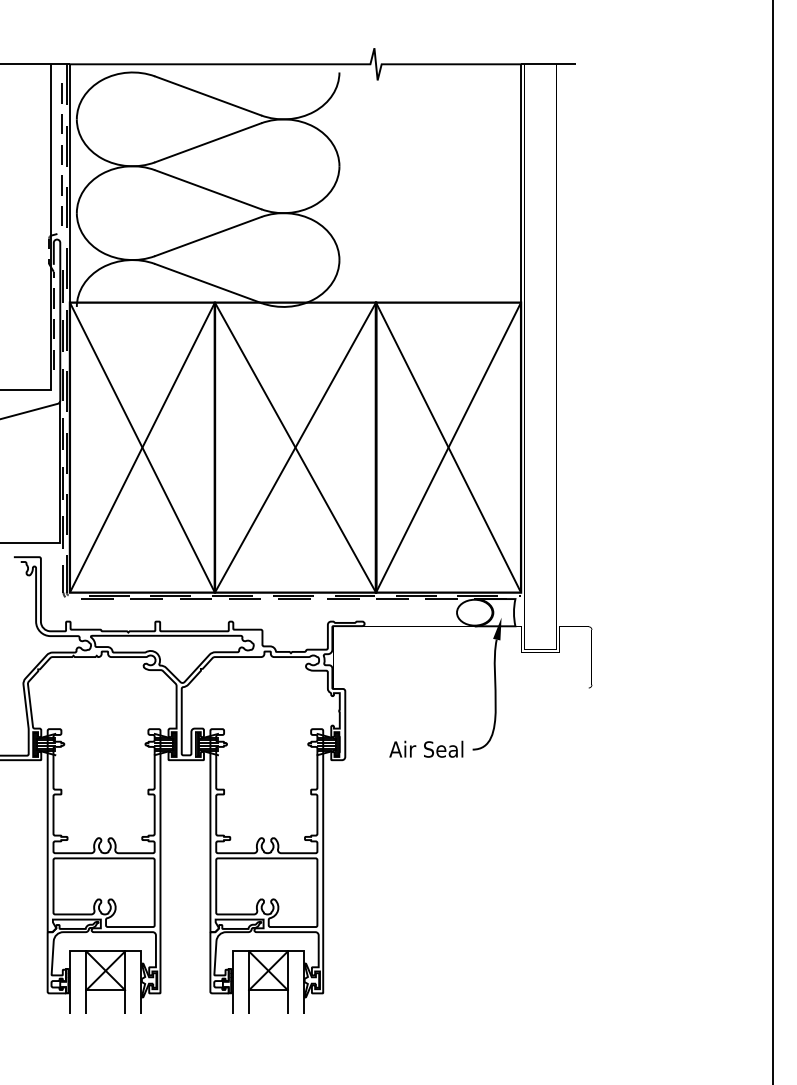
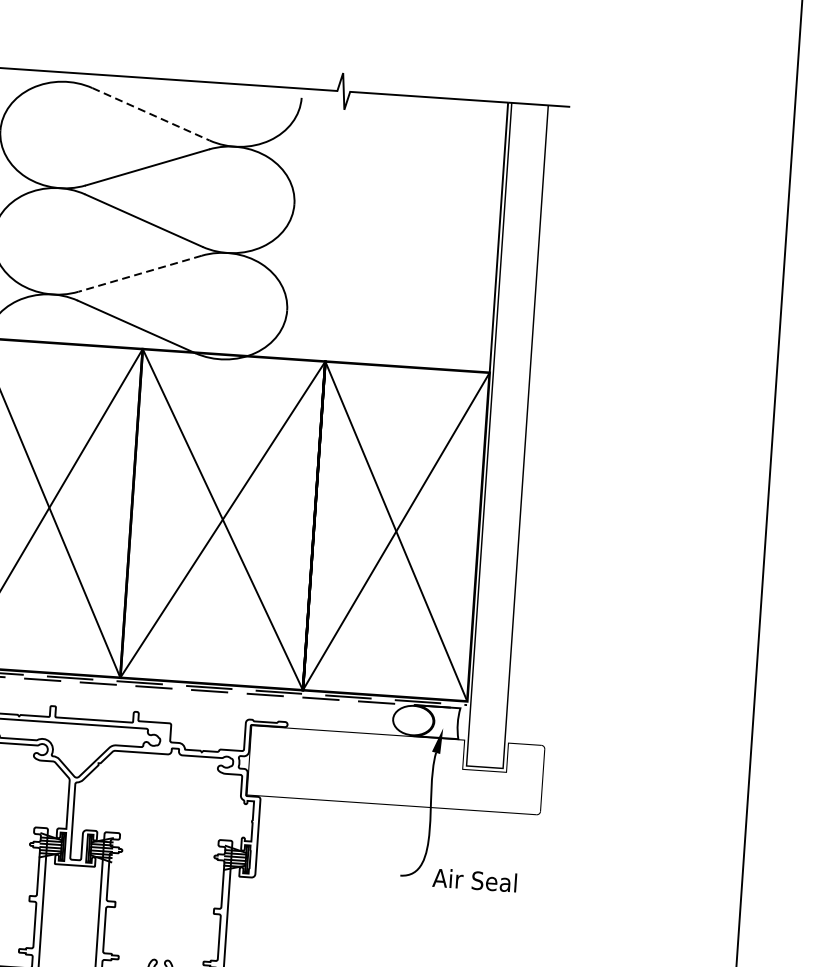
line: (208, 95) -> (151, 113), solid -> dashed
line: (208, 236) -> (140, 273), solid -> dashed
text: (426, 748) -> (475, 879), moved

